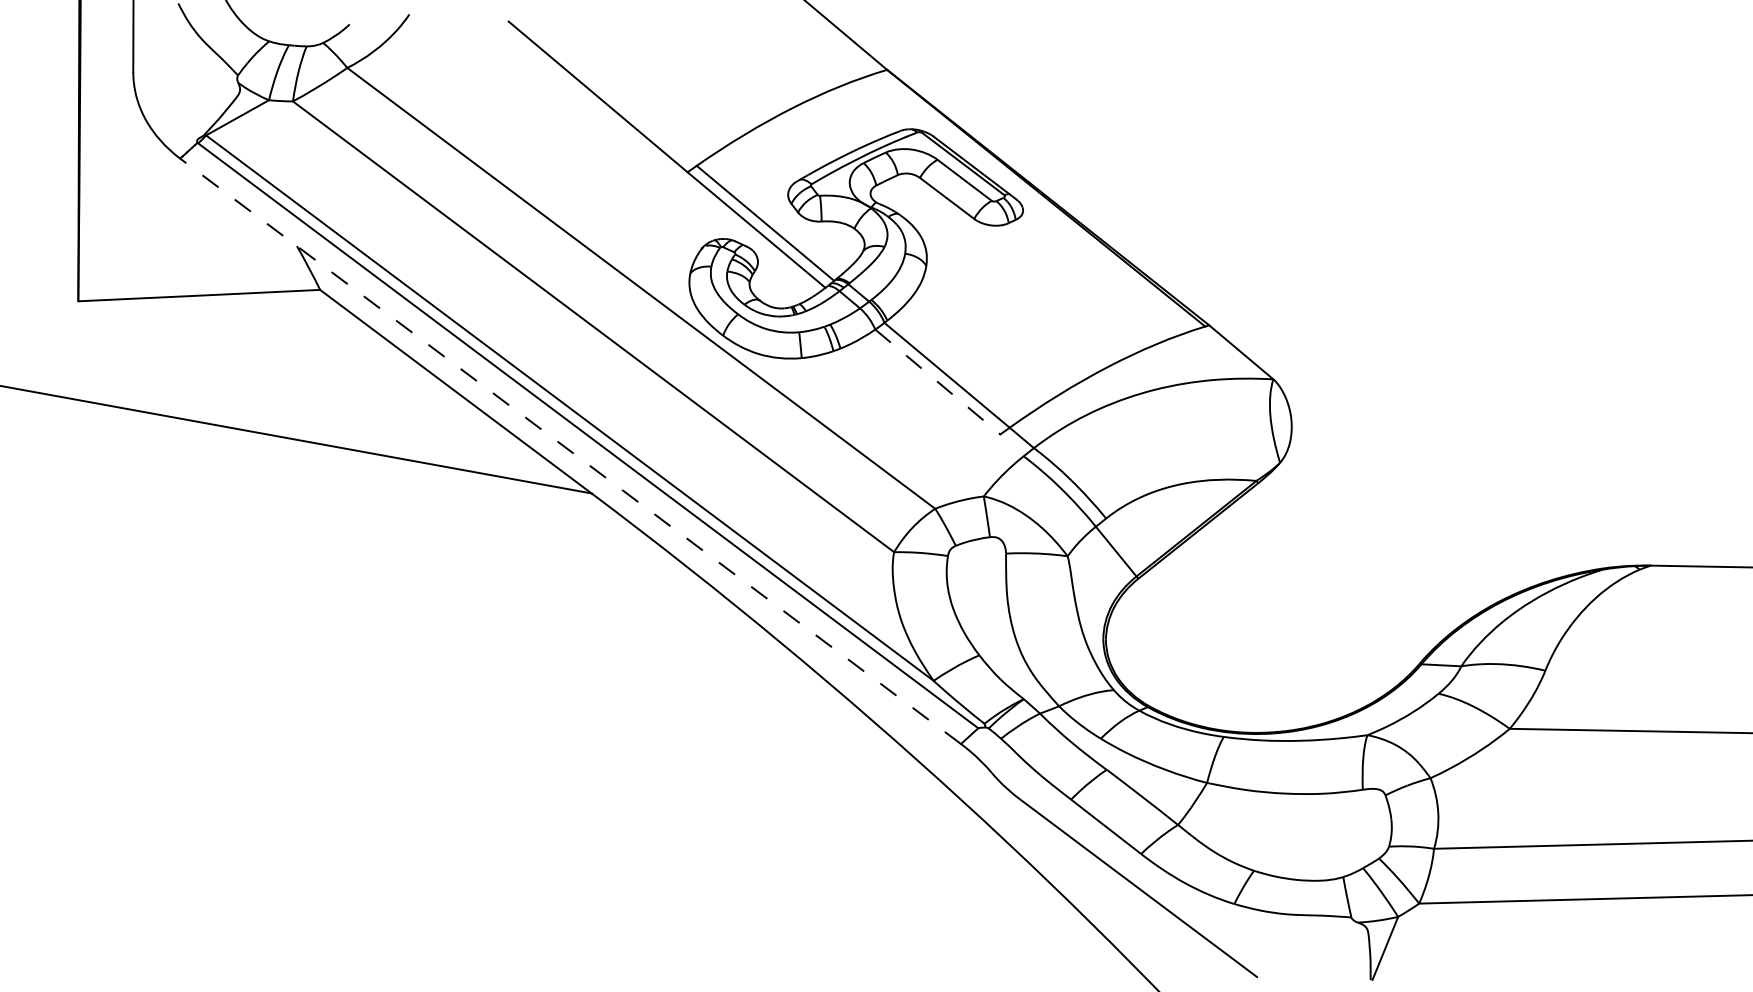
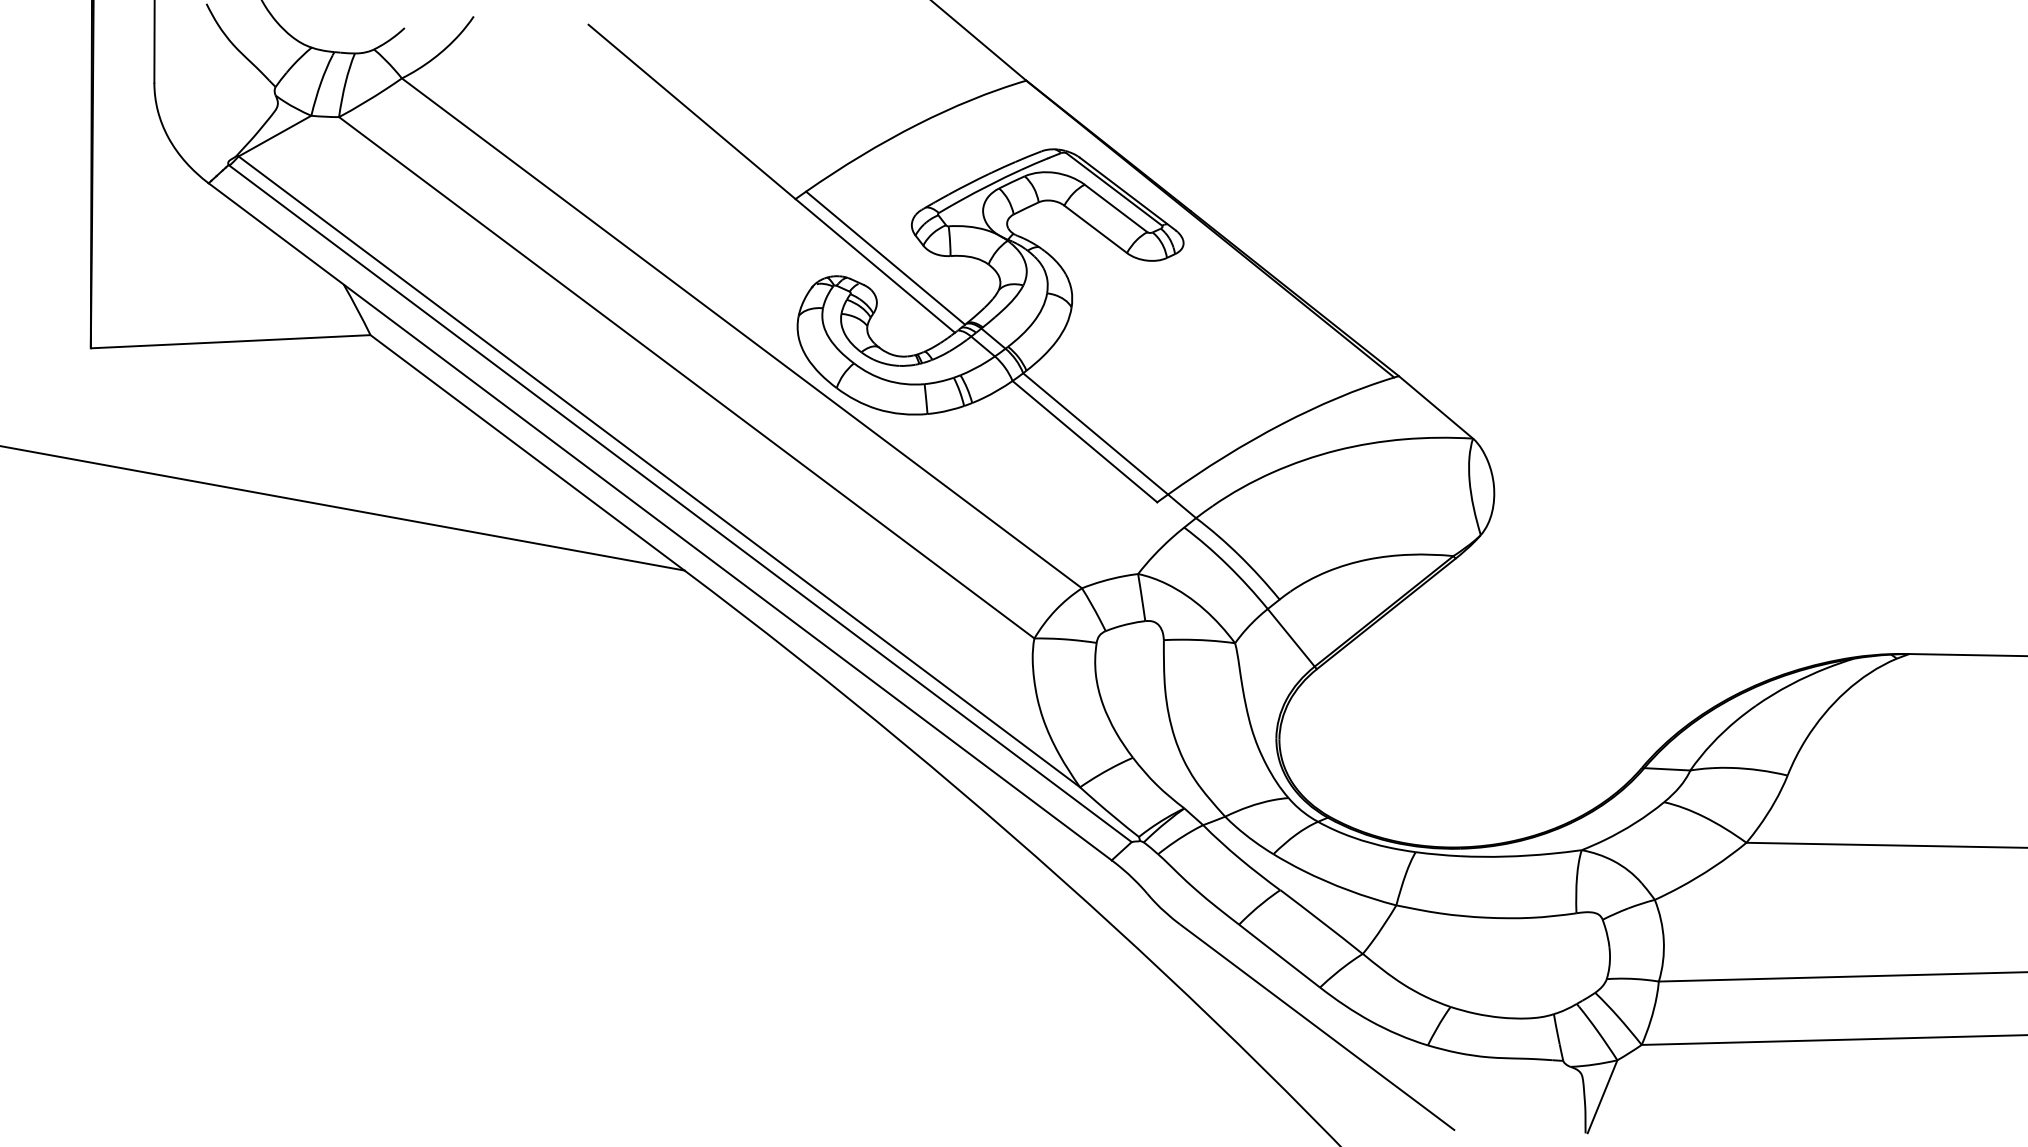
line: (938, 381) -> (1085, 441), dashed -> solid
line: (569, 451) -> (659, 521), dashed -> solid

